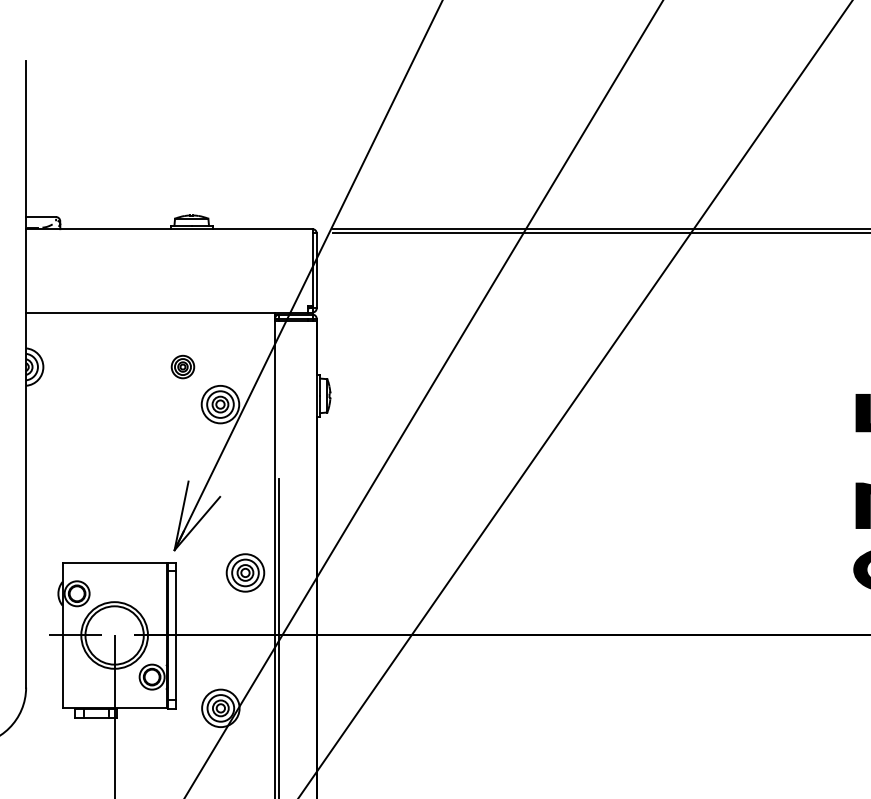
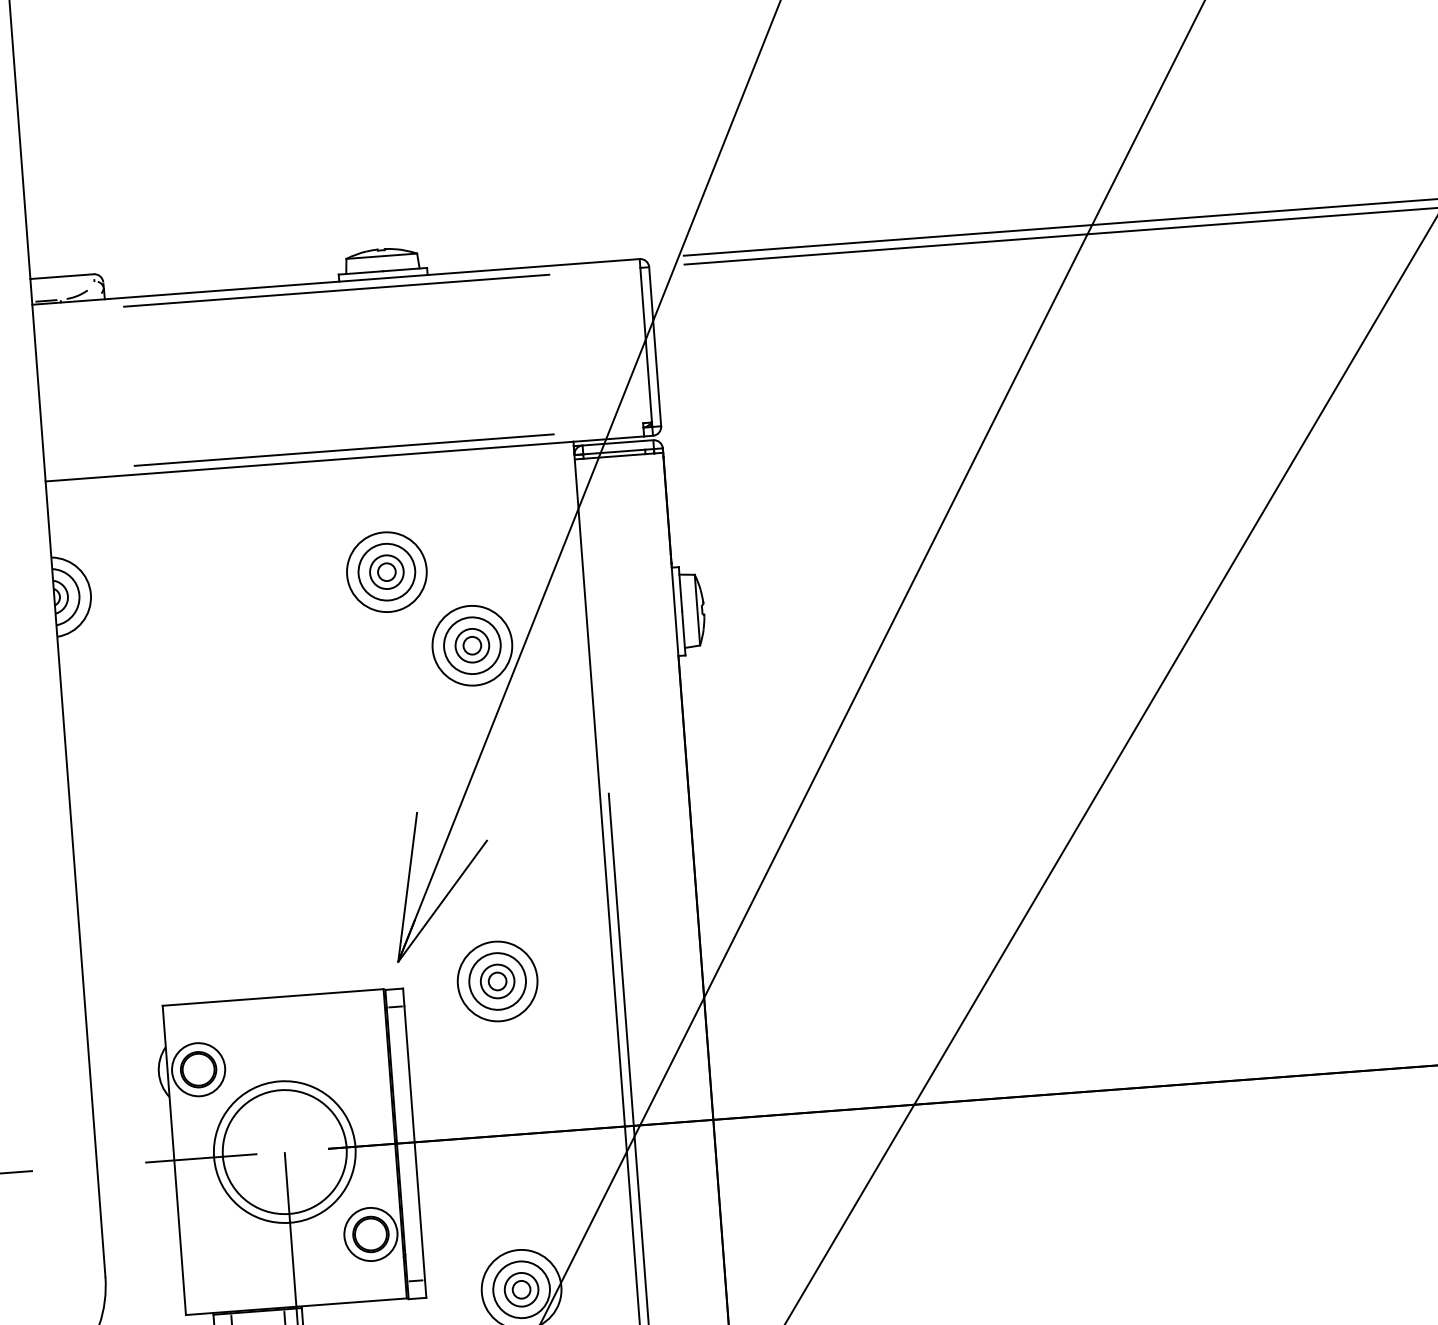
line: (169, 233) -> (337, 291), added
line: (167, 308) -> (344, 450), added
part: (182, 366) -> (385, 570), size x1.67
part: (245, 572) -> (497, 980), moved

